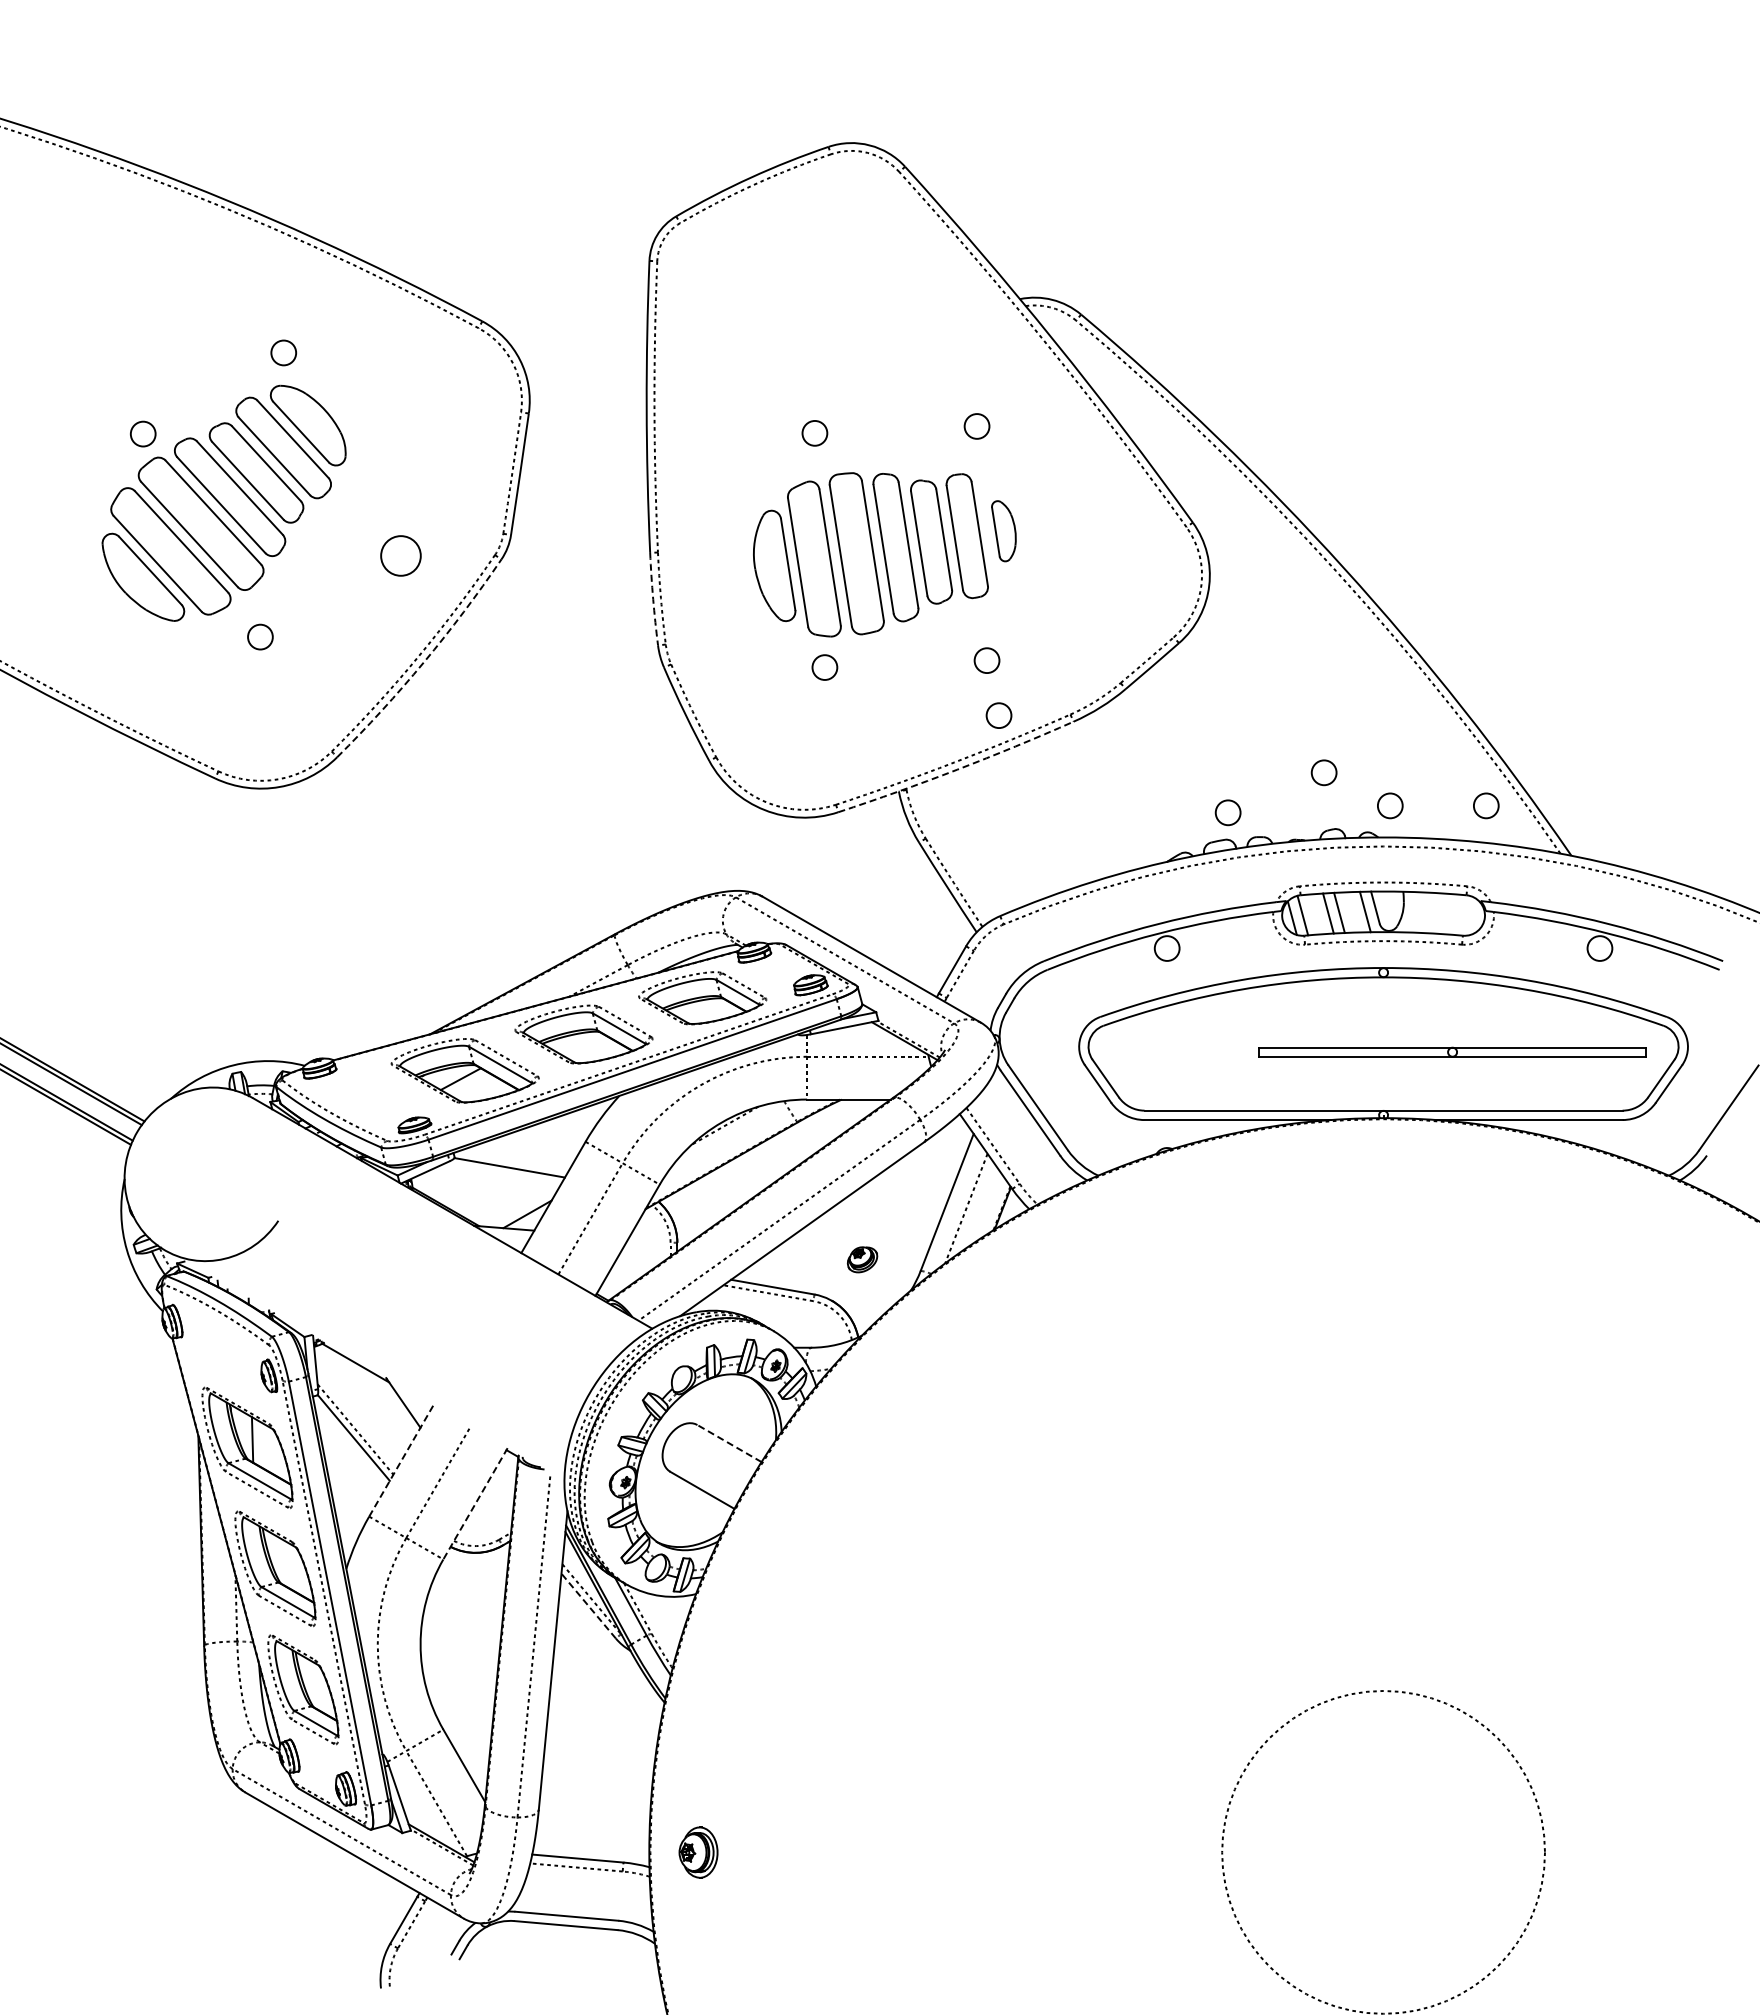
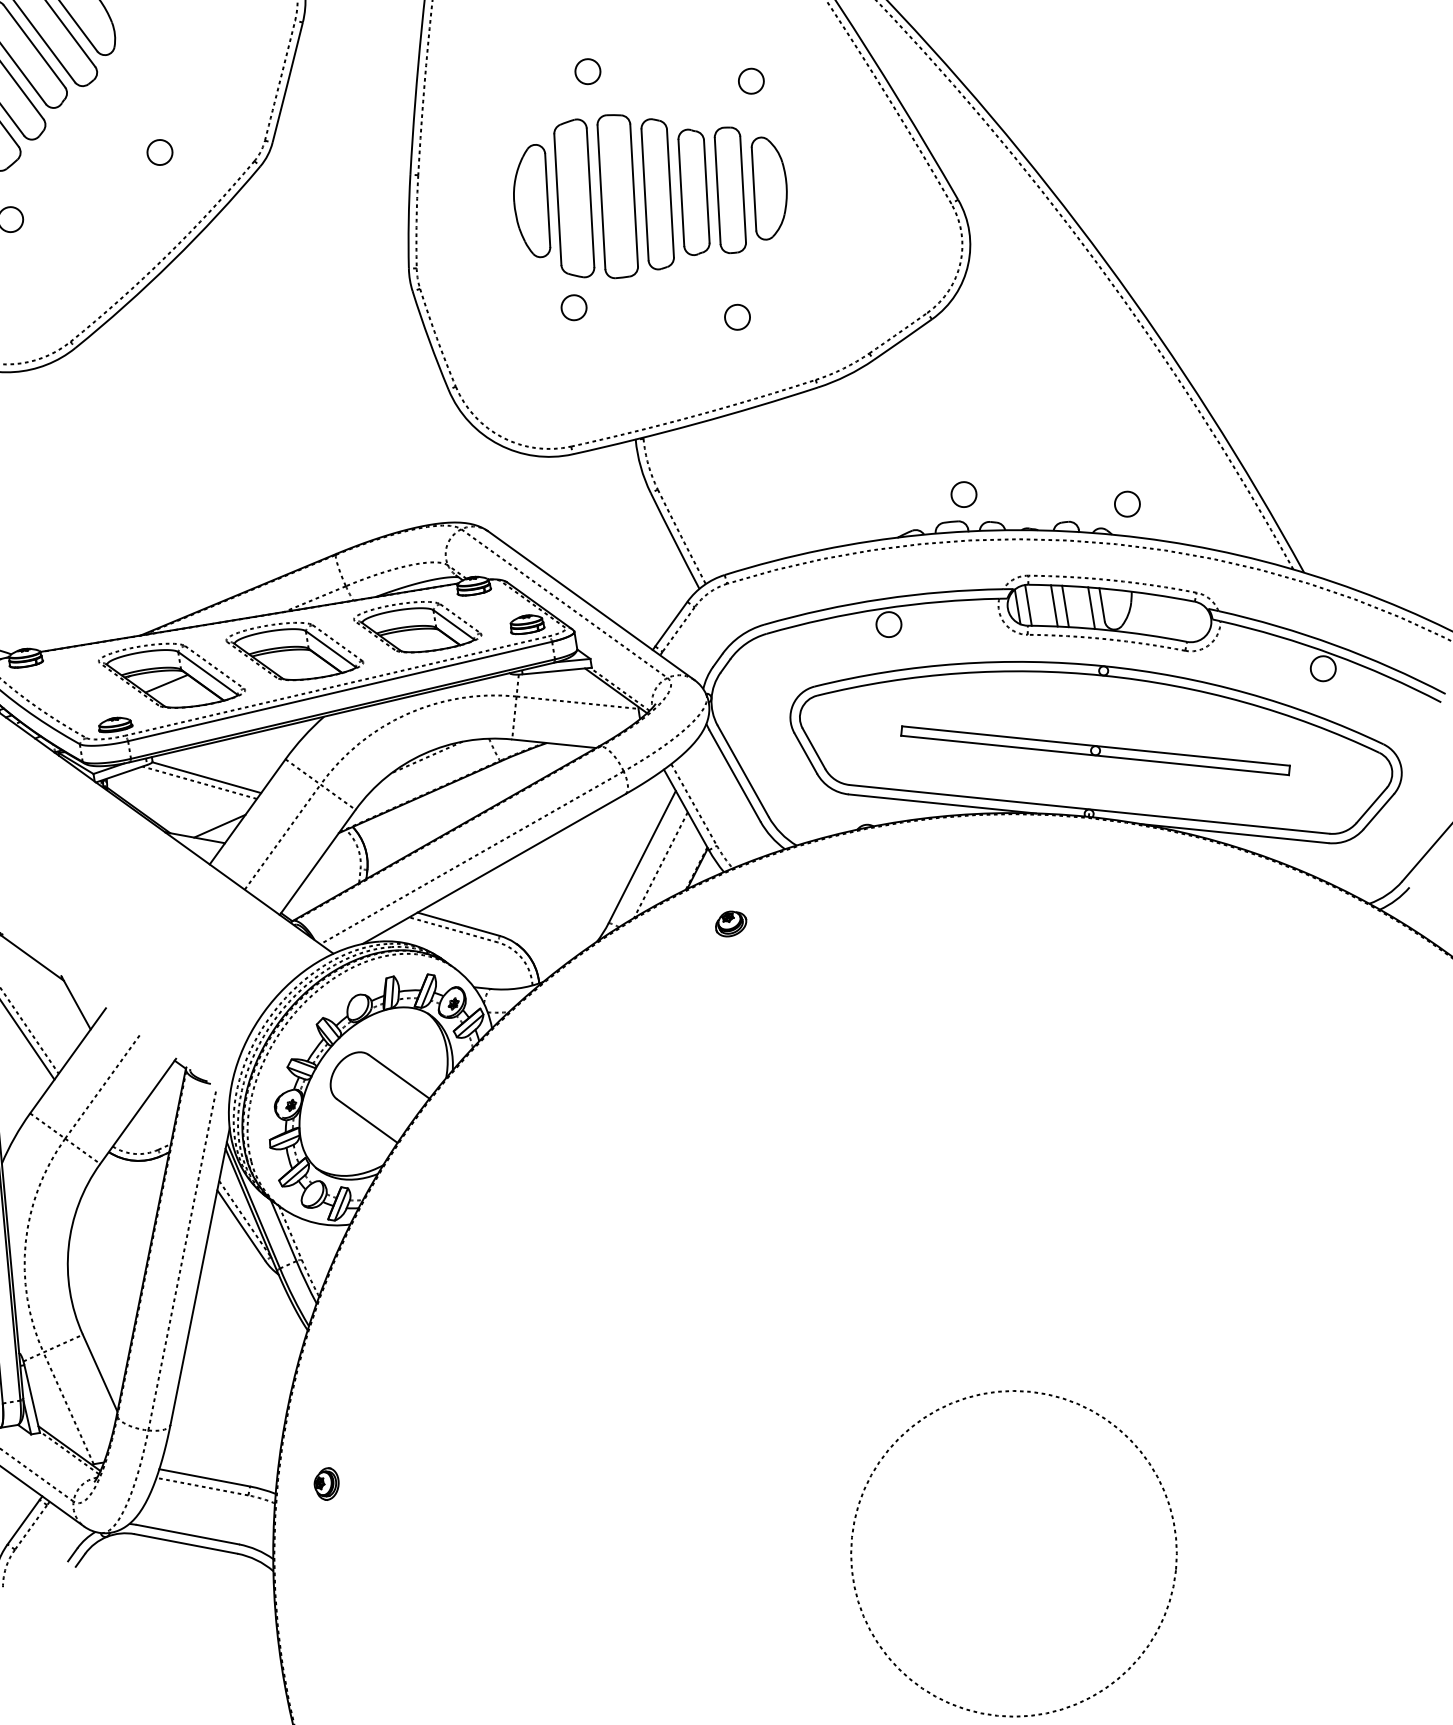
part: (1003, 531) -> (767, 189), size x1.67
circle: (400, 555) -> (159, 151), size x0.62
arc: (653, 599) -> (408, 221), dashed -> solid
arc: (424, 662) -> (172, 261), dashed -> solid
circle: (998, 715) -> (743, 373), removed
arc: (957, 769) -> (696, 423), dashed -> solid
circle: (1323, 772) -> (1063, 463), removed
circle: (1486, 805) -> (1224, 513), removed
part: (1452, 1051) -> (1095, 750), moved
line: (503, 1173) -> (199, 782), added
part: (862, 1259) -> (731, 923), moved
line: (729, 1443) -> (399, 1076), dashed -> solid
line: (401, 1460) -> (68, 1060), dashed -> solid
line: (475, 1504) -> (138, 1112), dashed -> solid
line: (588, 1605) -> (241, 1224), dashed -> solid
part: (698, 1851) -> (326, 1483), size x0.62

